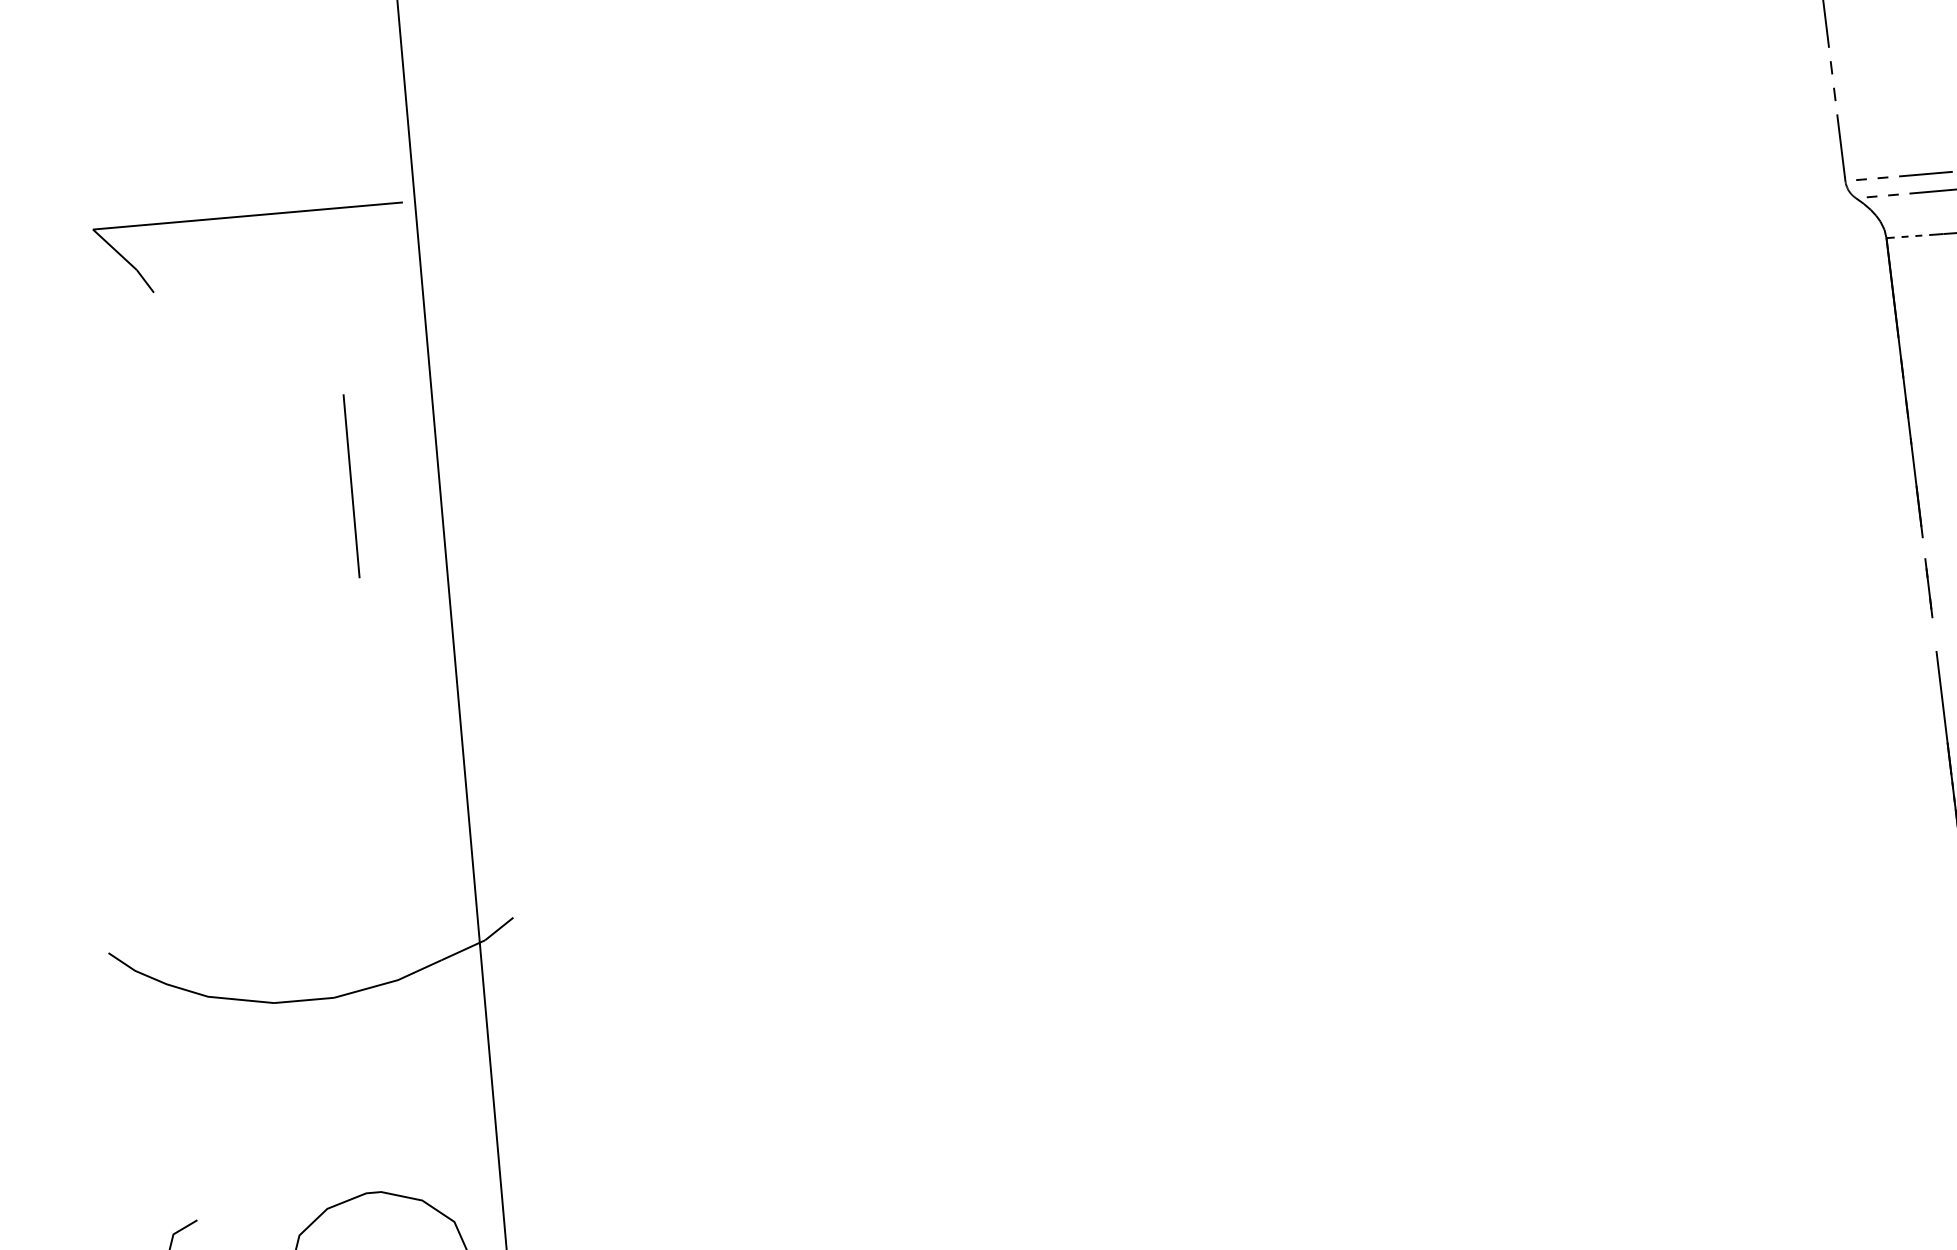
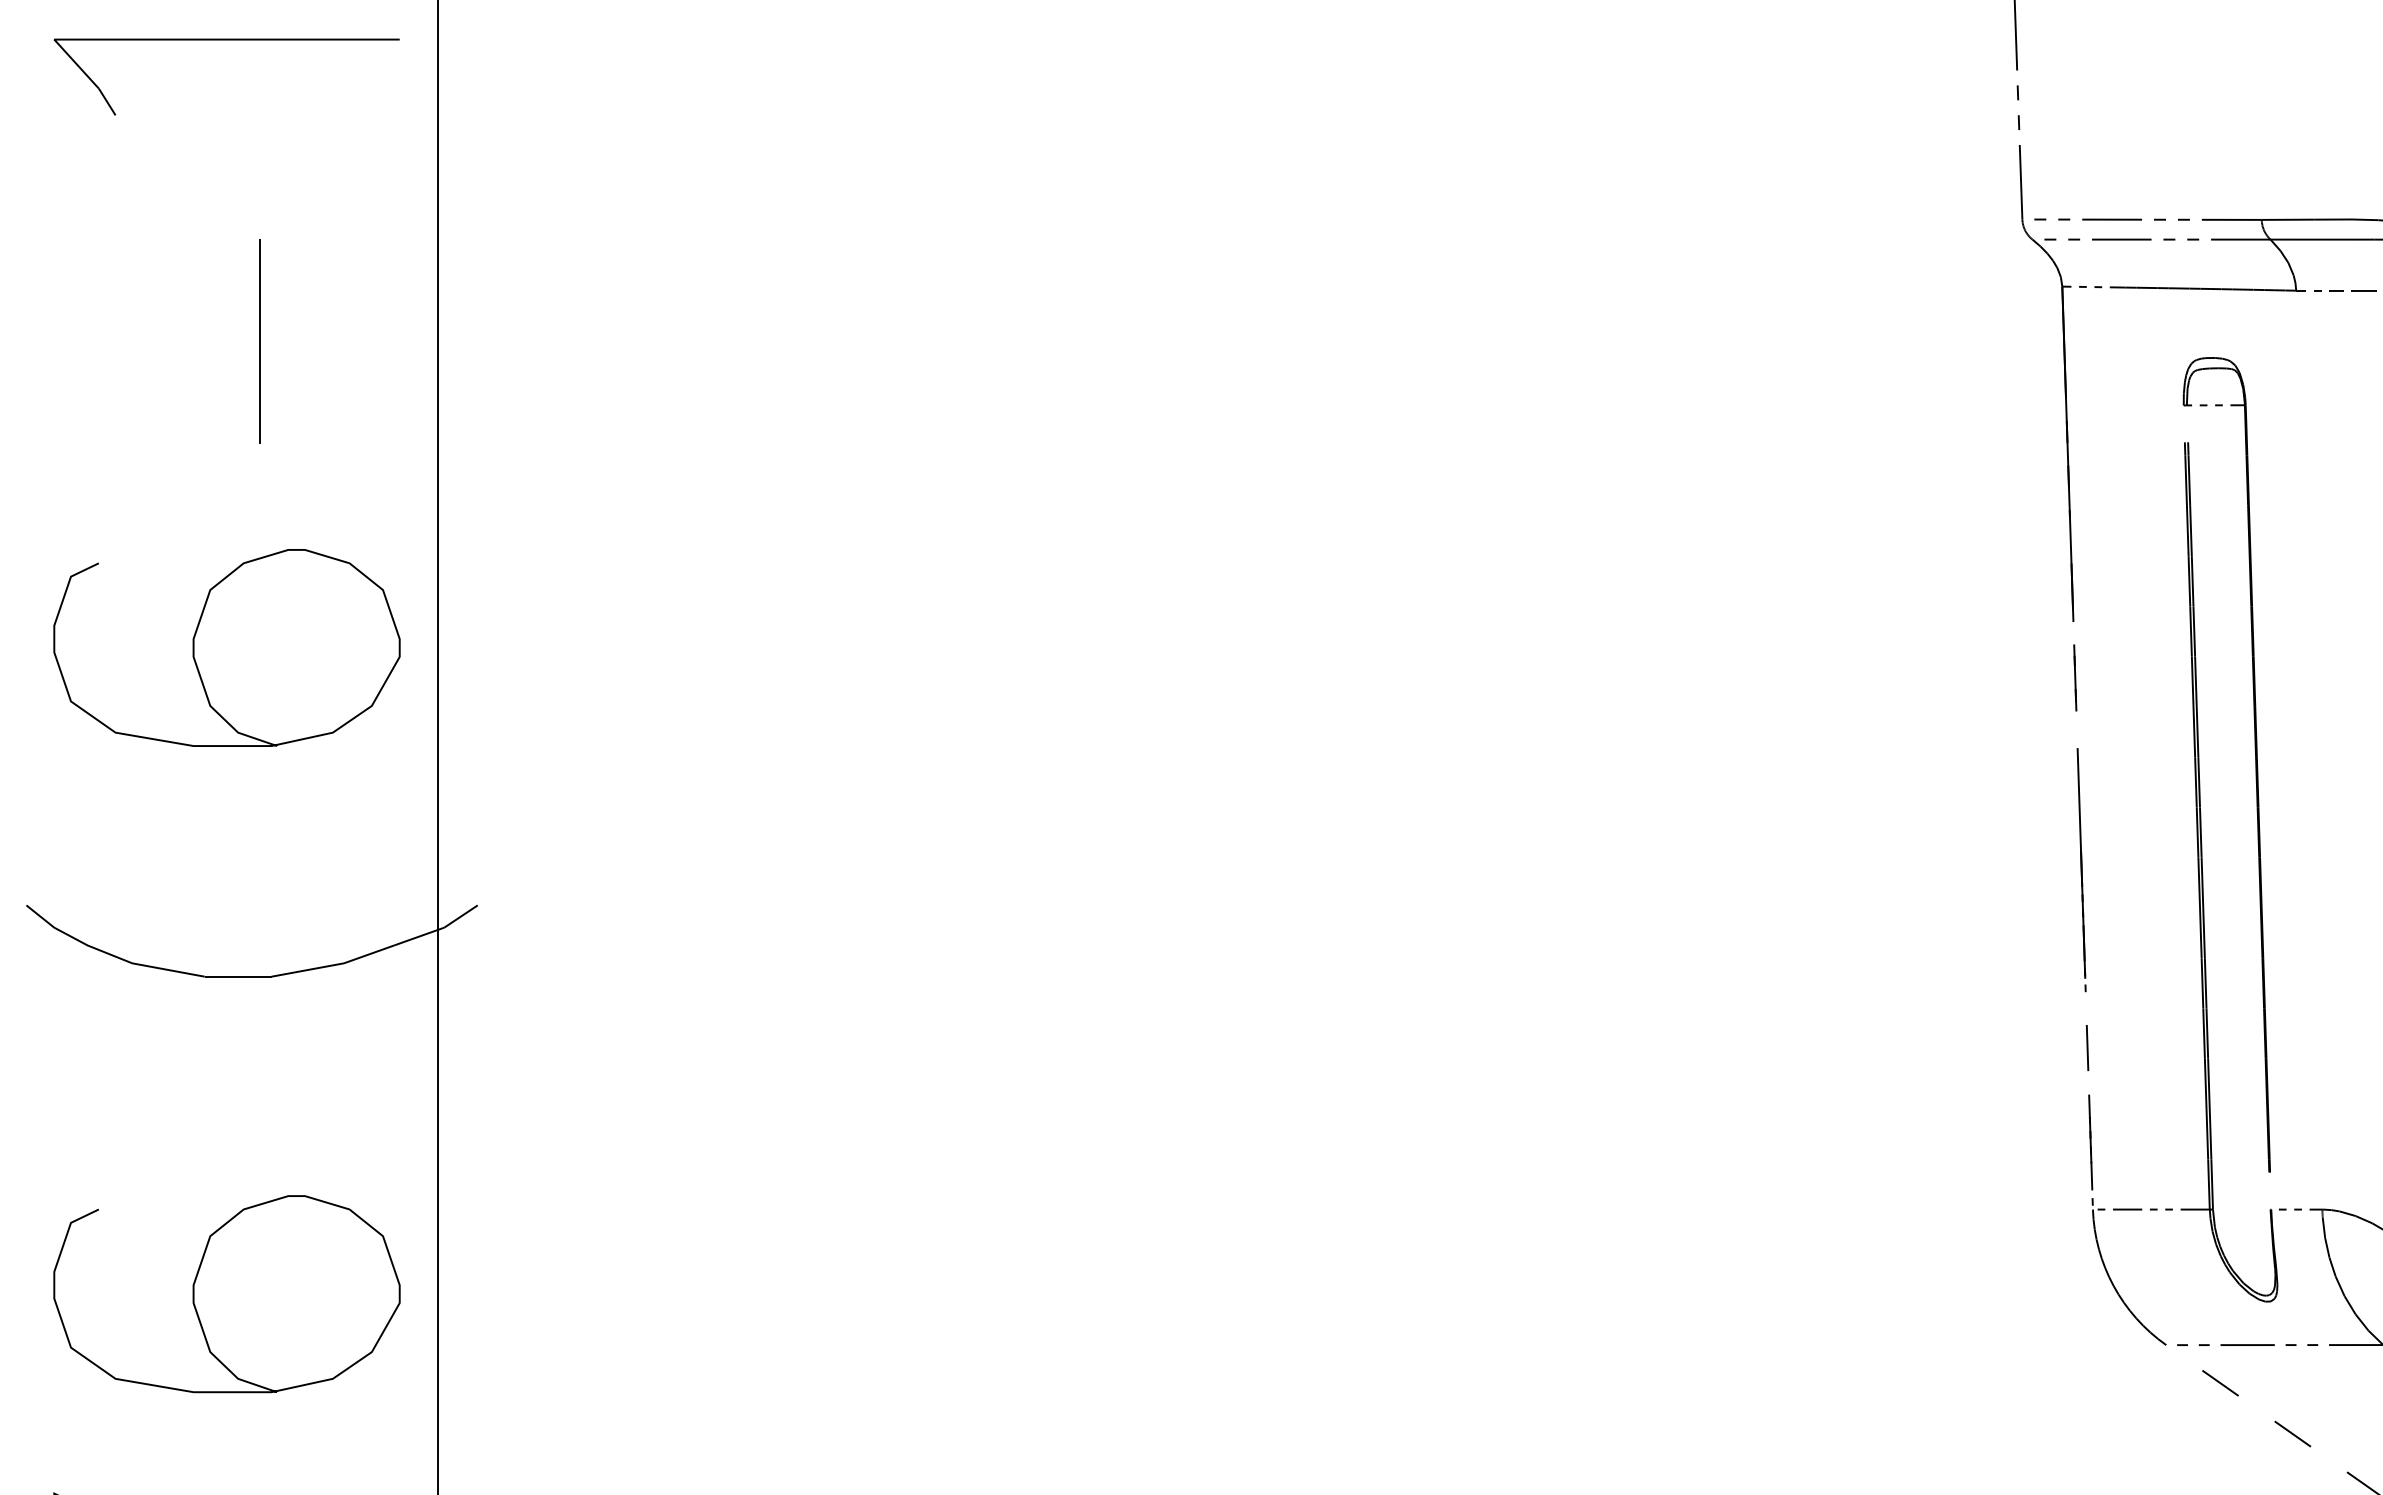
part: (247, 216) -> (226, 40), moved
line: (350, 486) -> (259, 341), moved
curve: (239, 708) -> (194, 647), added

